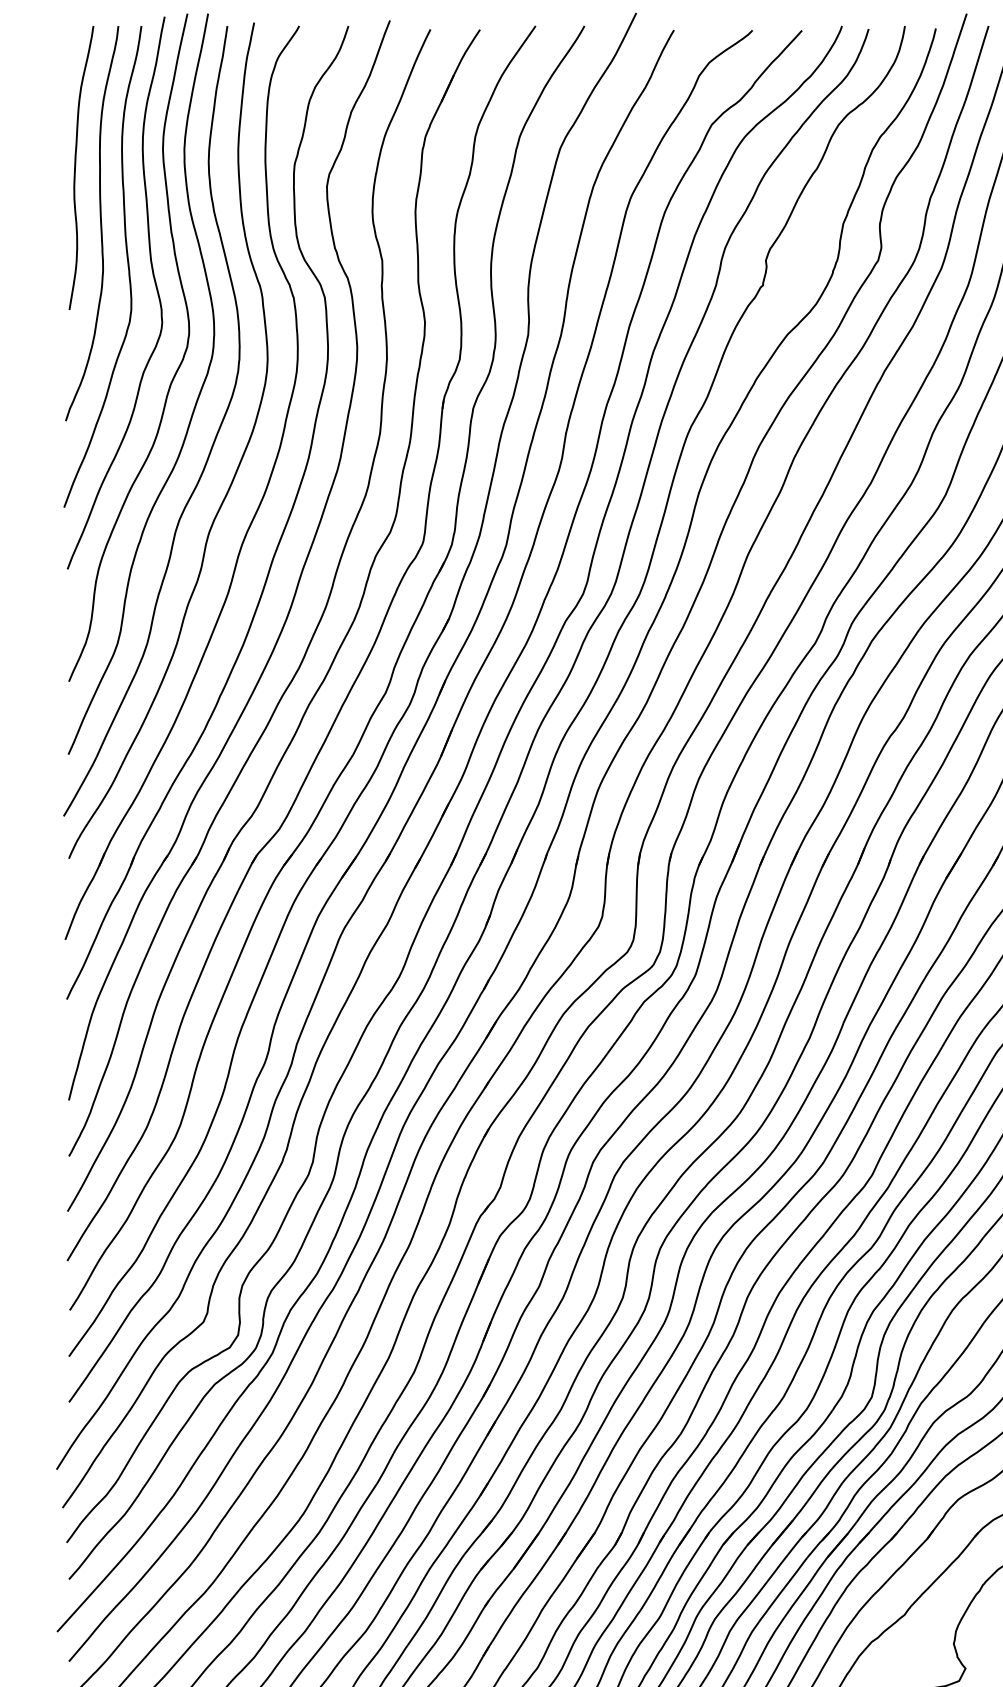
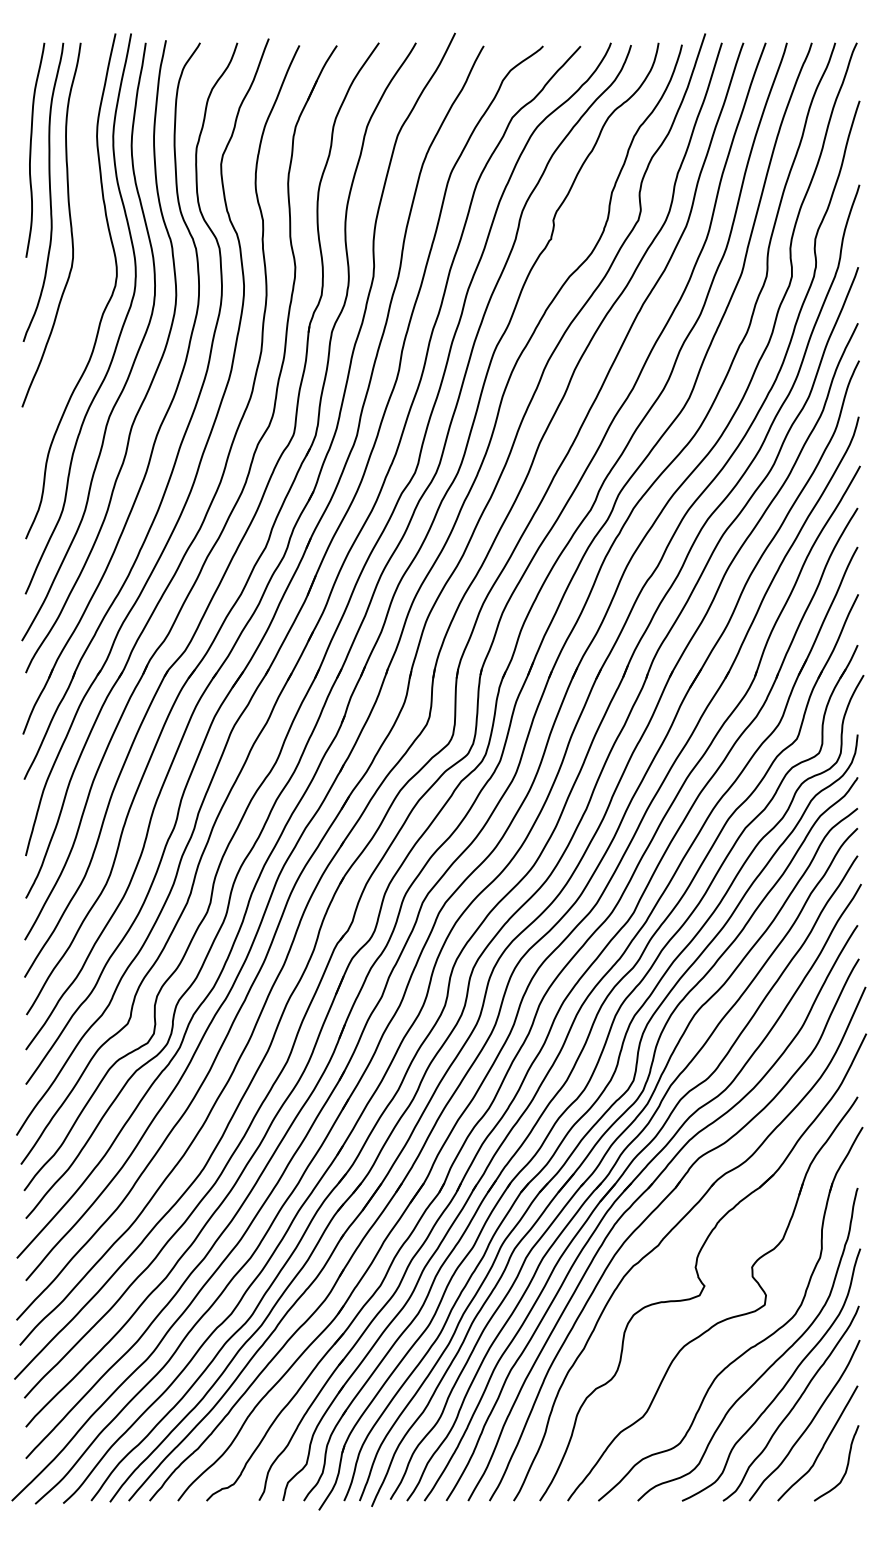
curve: (154, 284) -> (90, 238), removed

